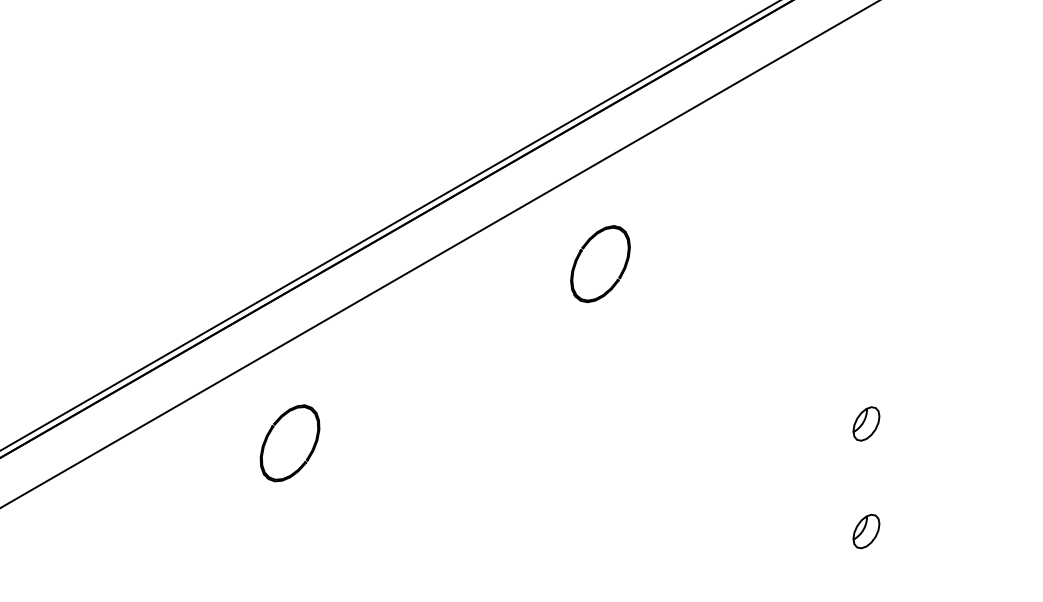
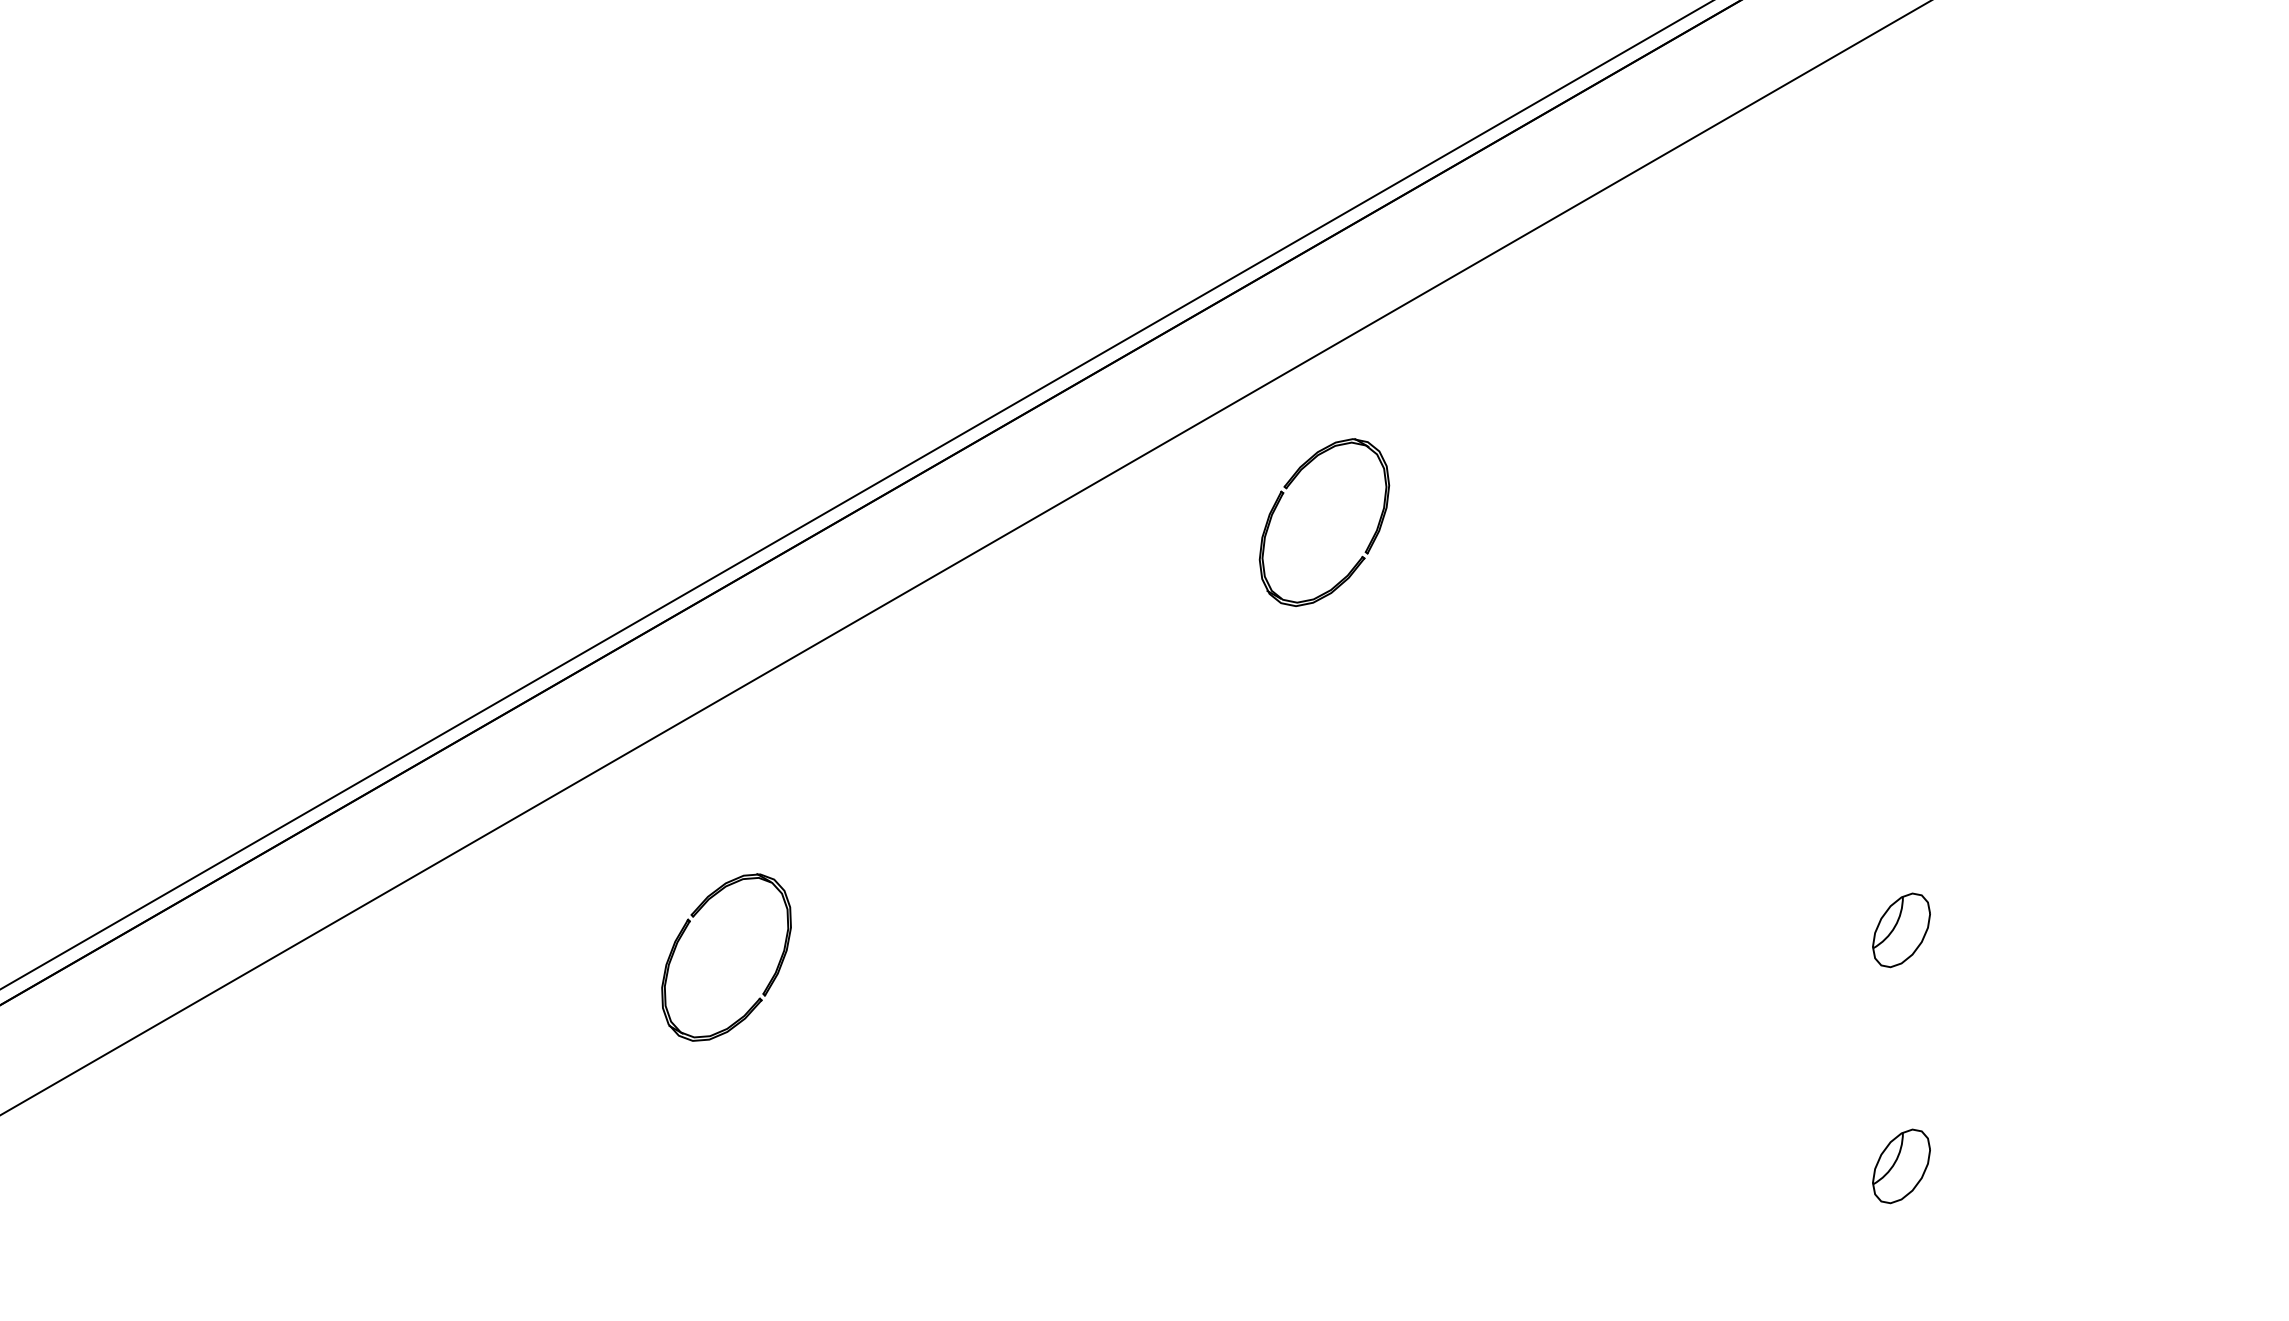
part: (600, 264) -> (1324, 523), moved
part: (289, 443) -> (725, 957), moved

